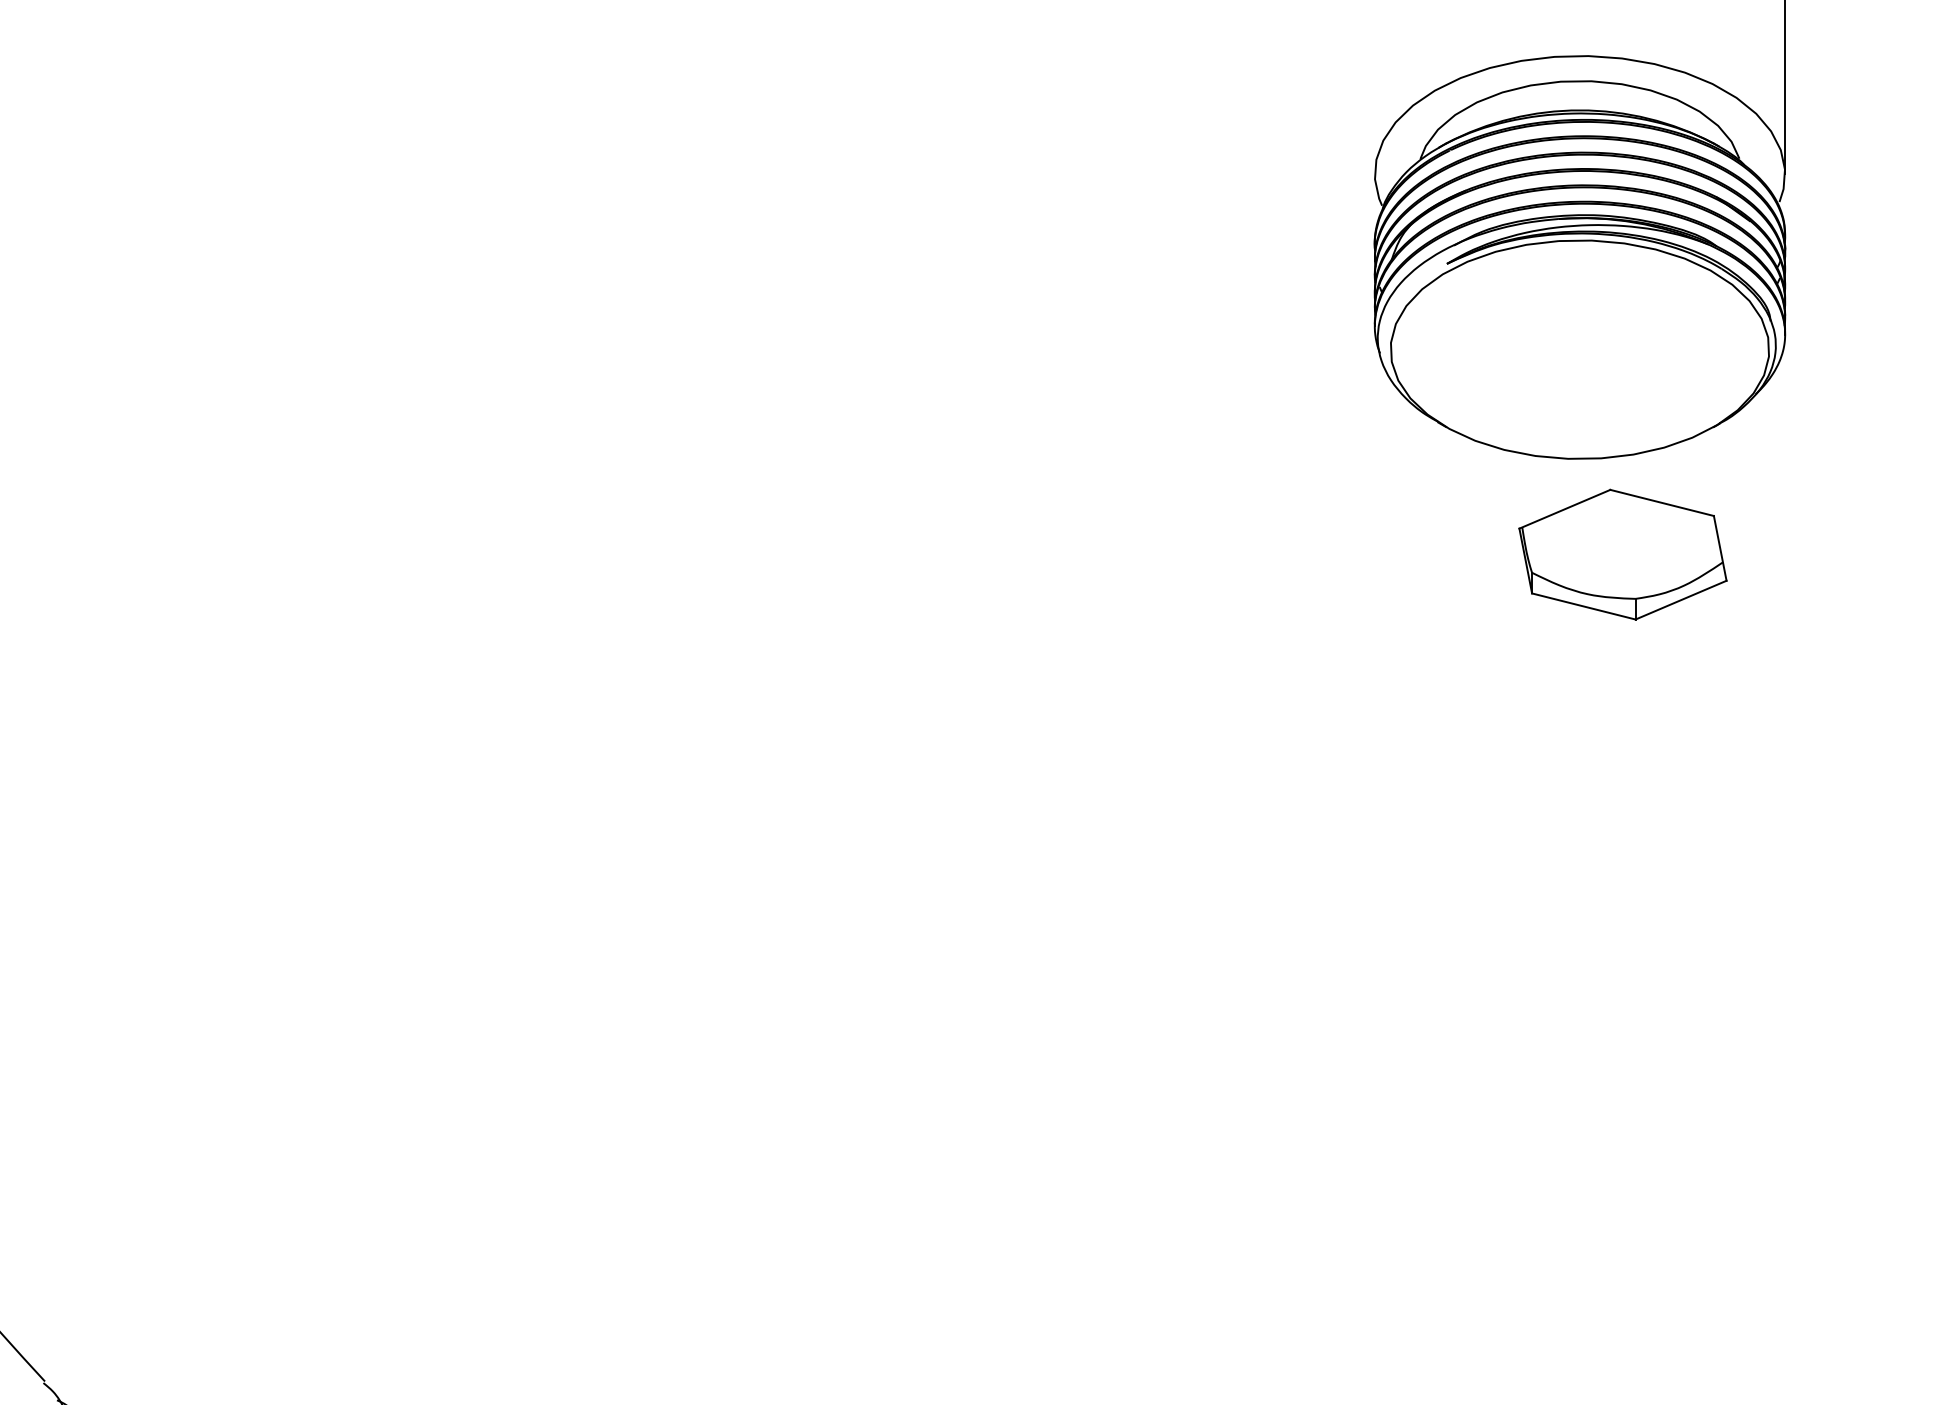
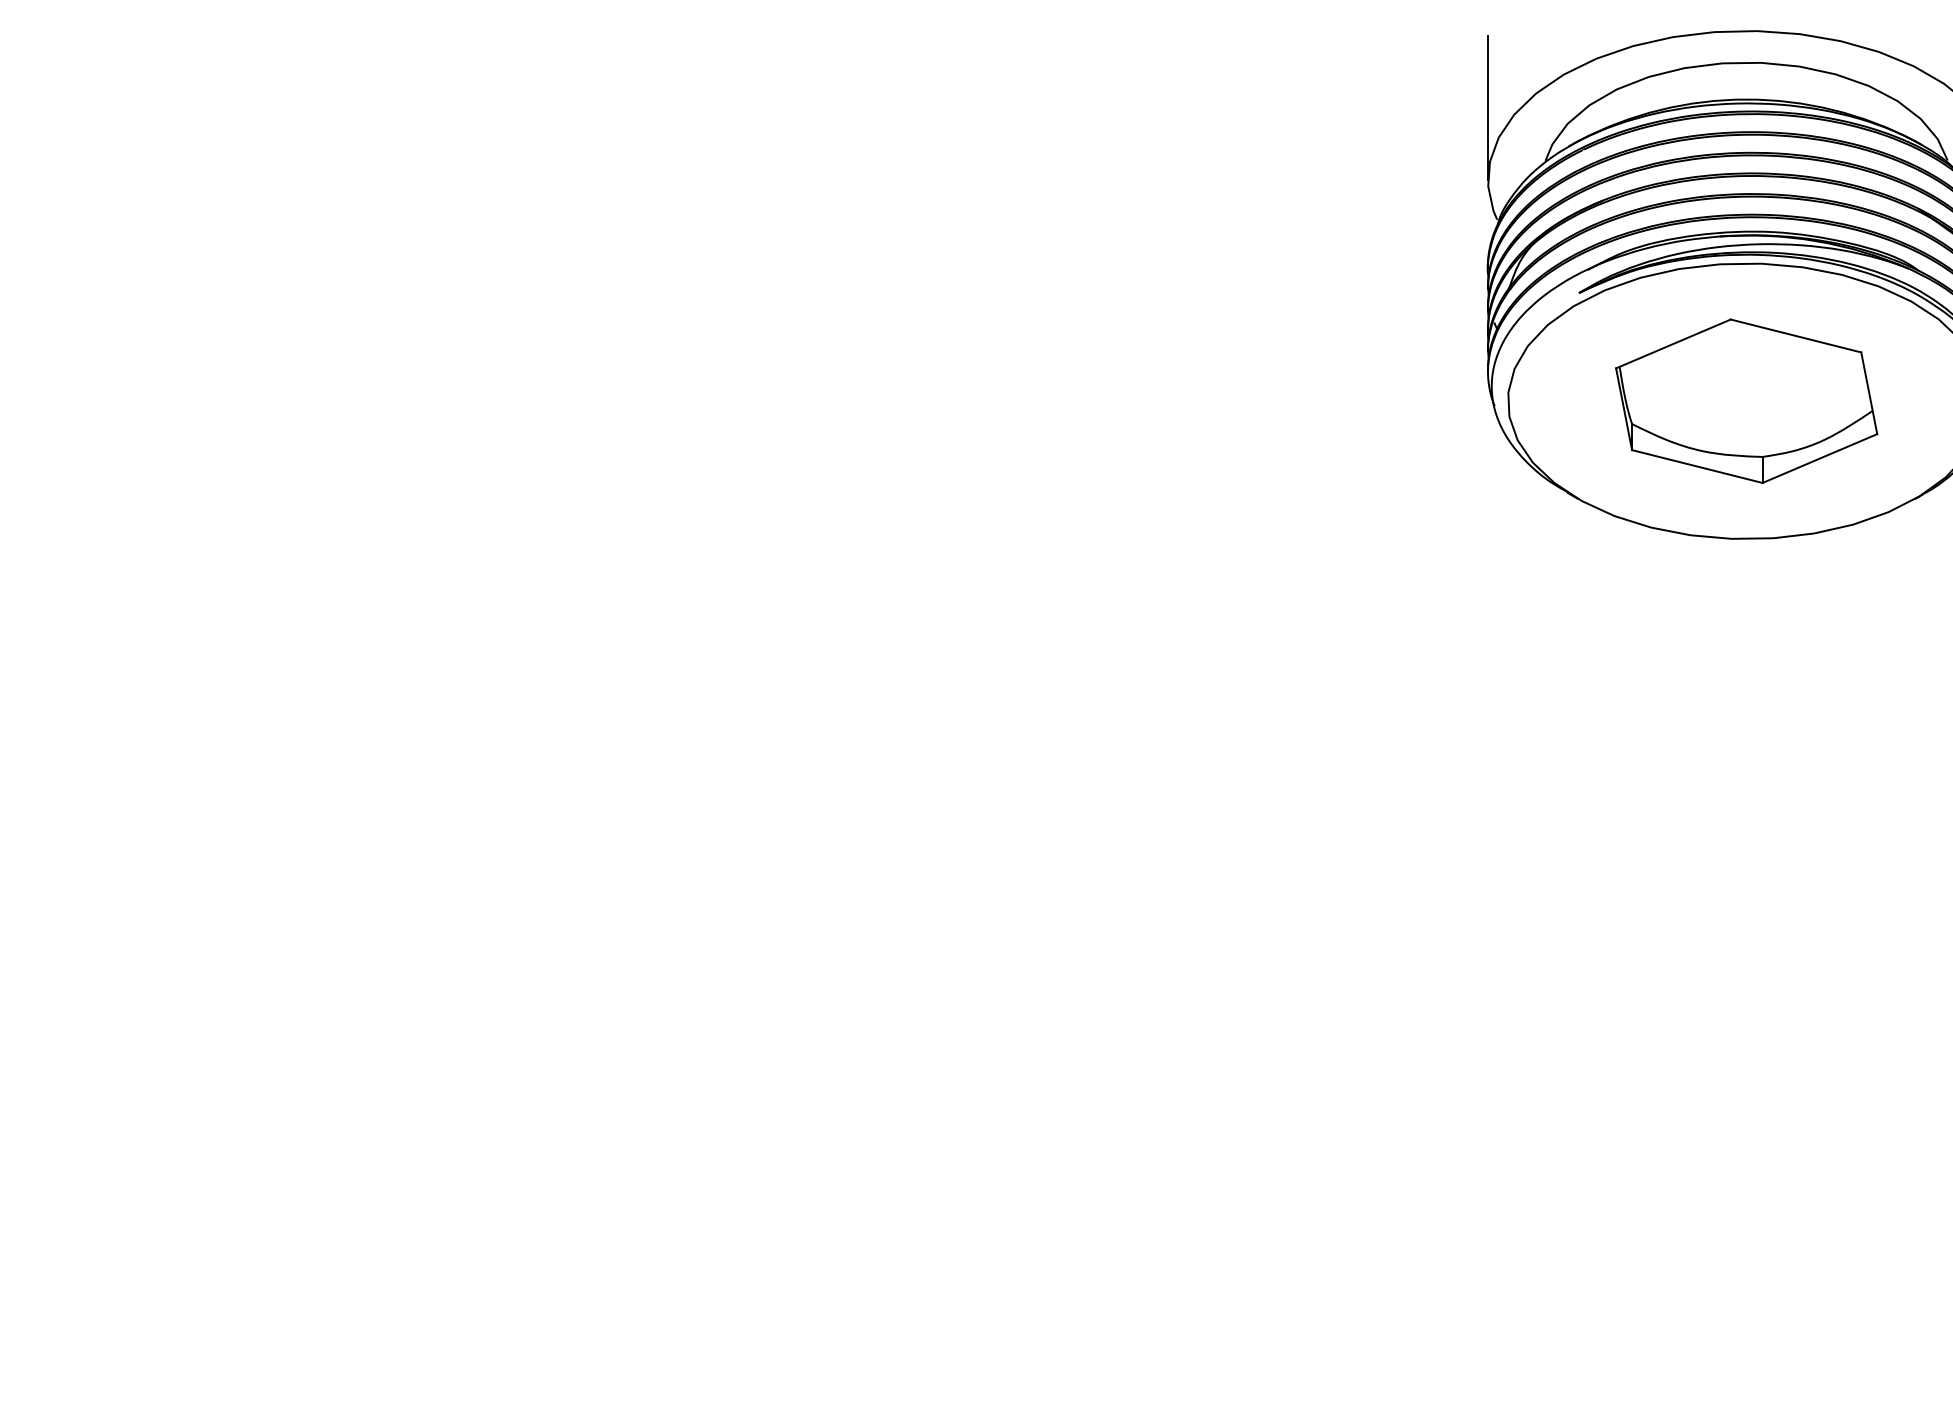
line: (1374, 116) -> (1487, 107), added
part: (1622, 554) -> (1746, 401), moved

